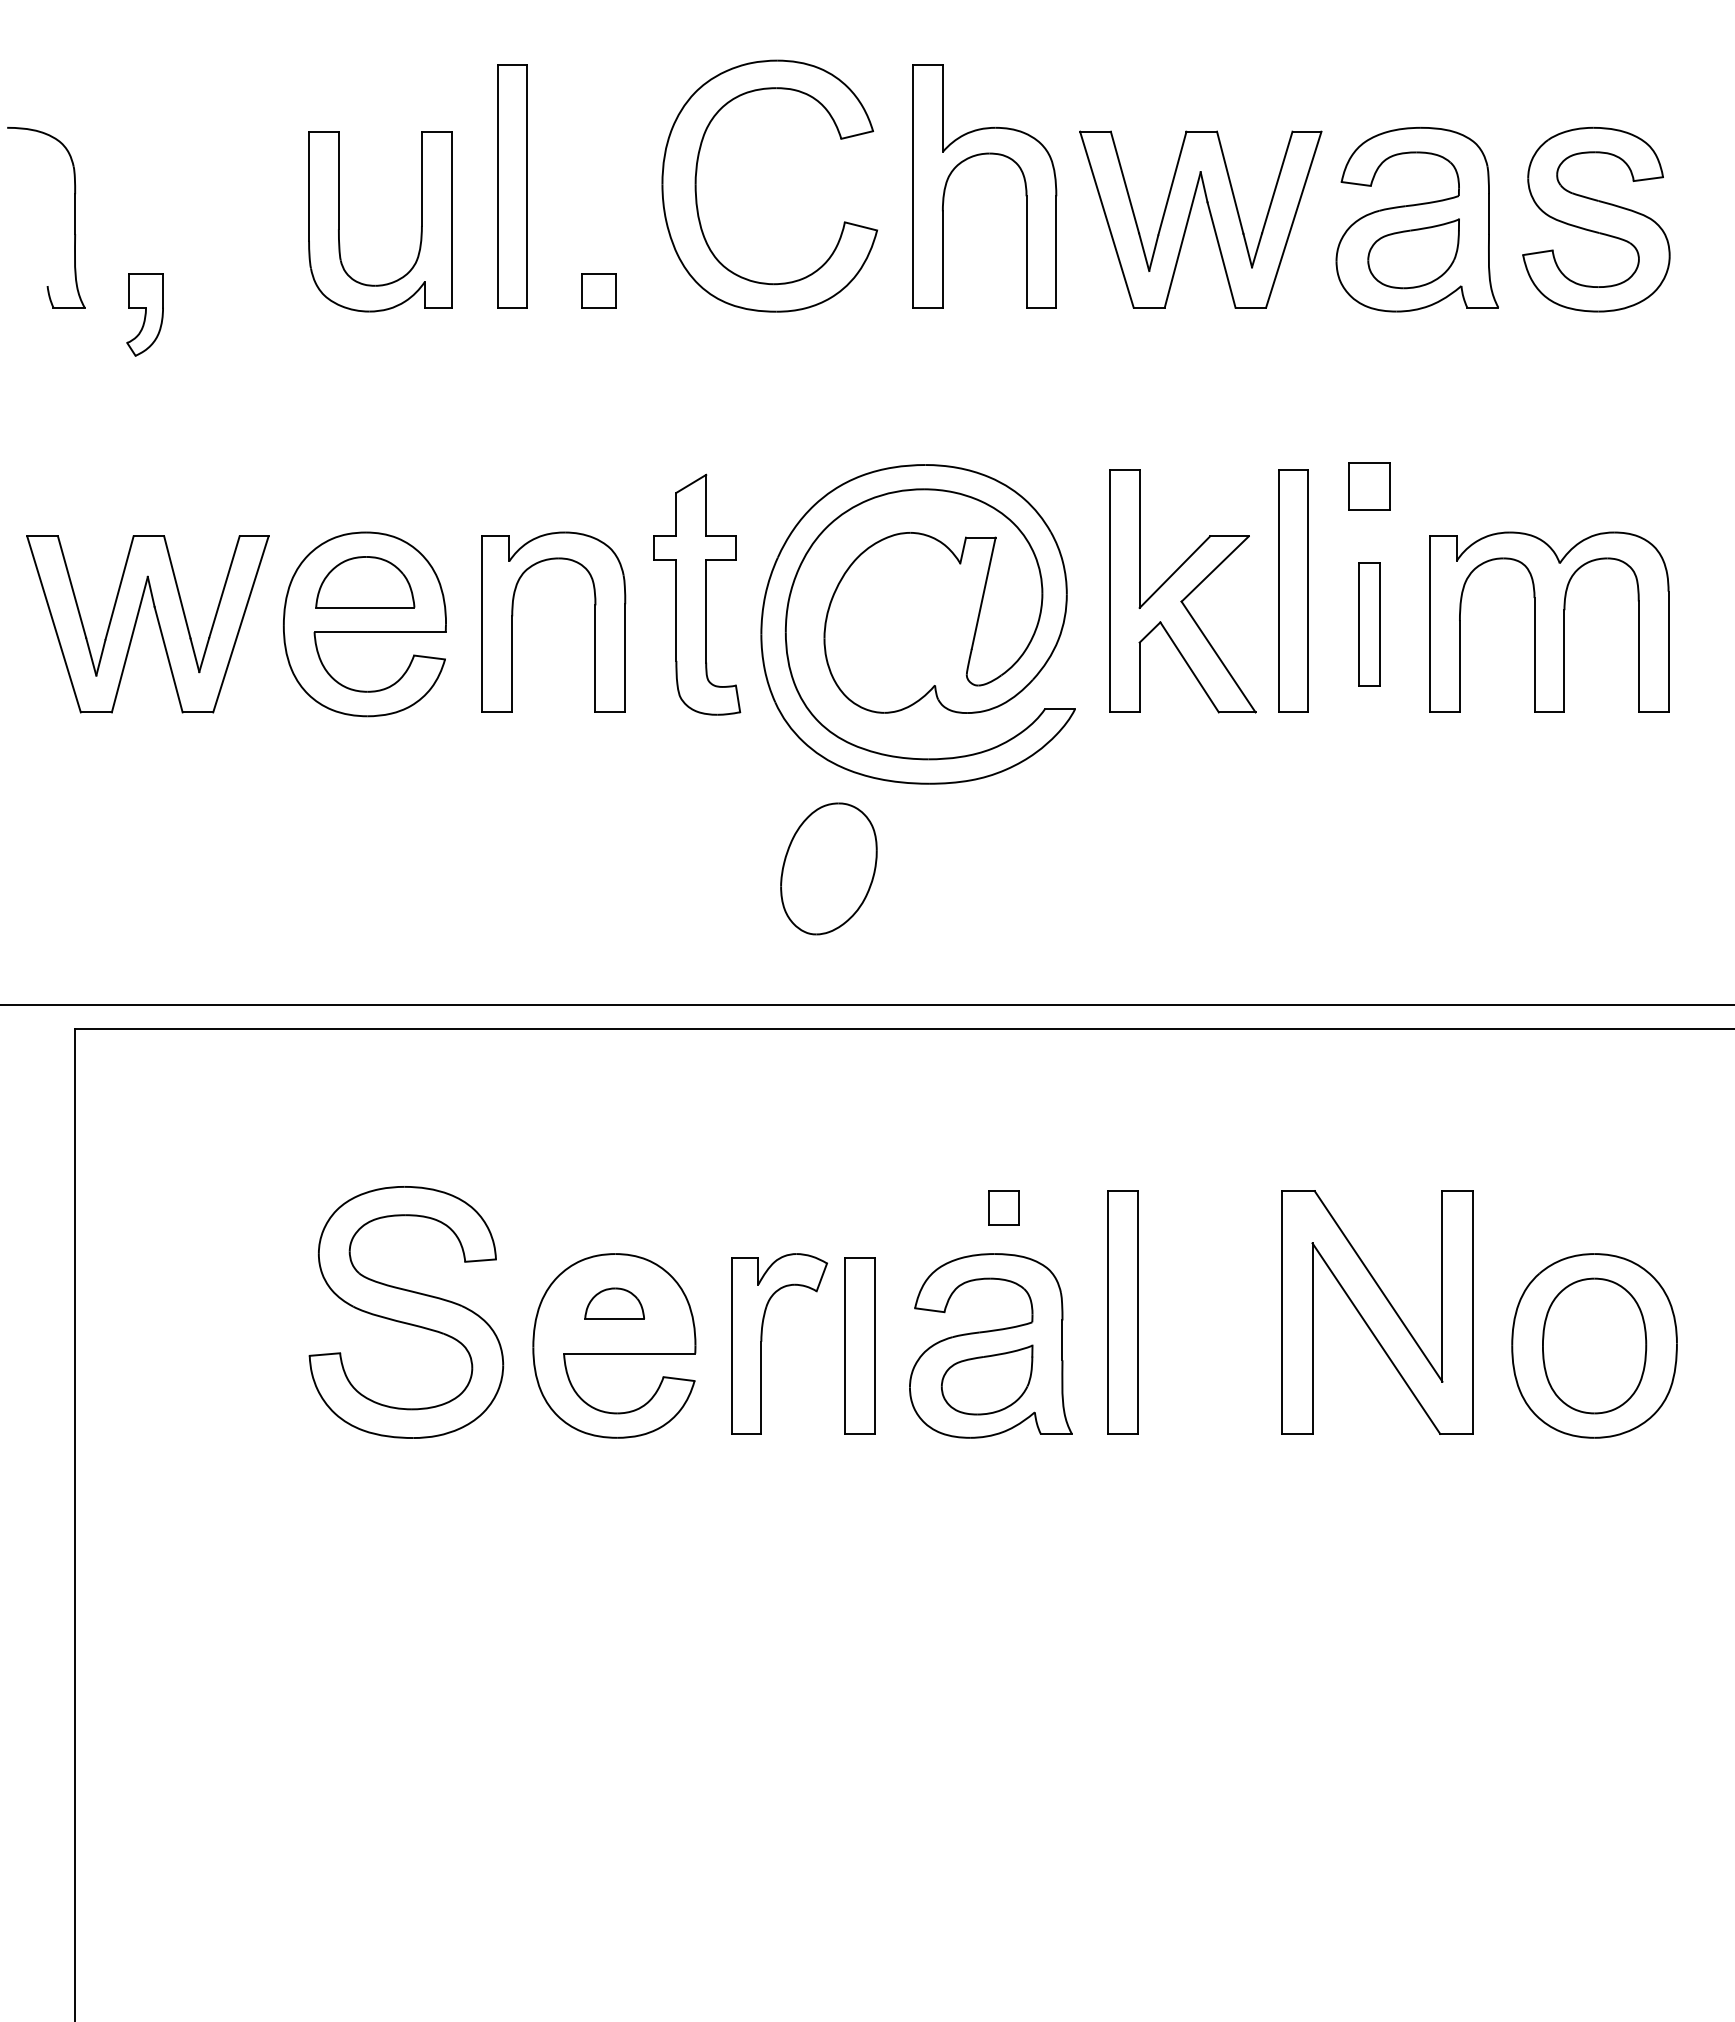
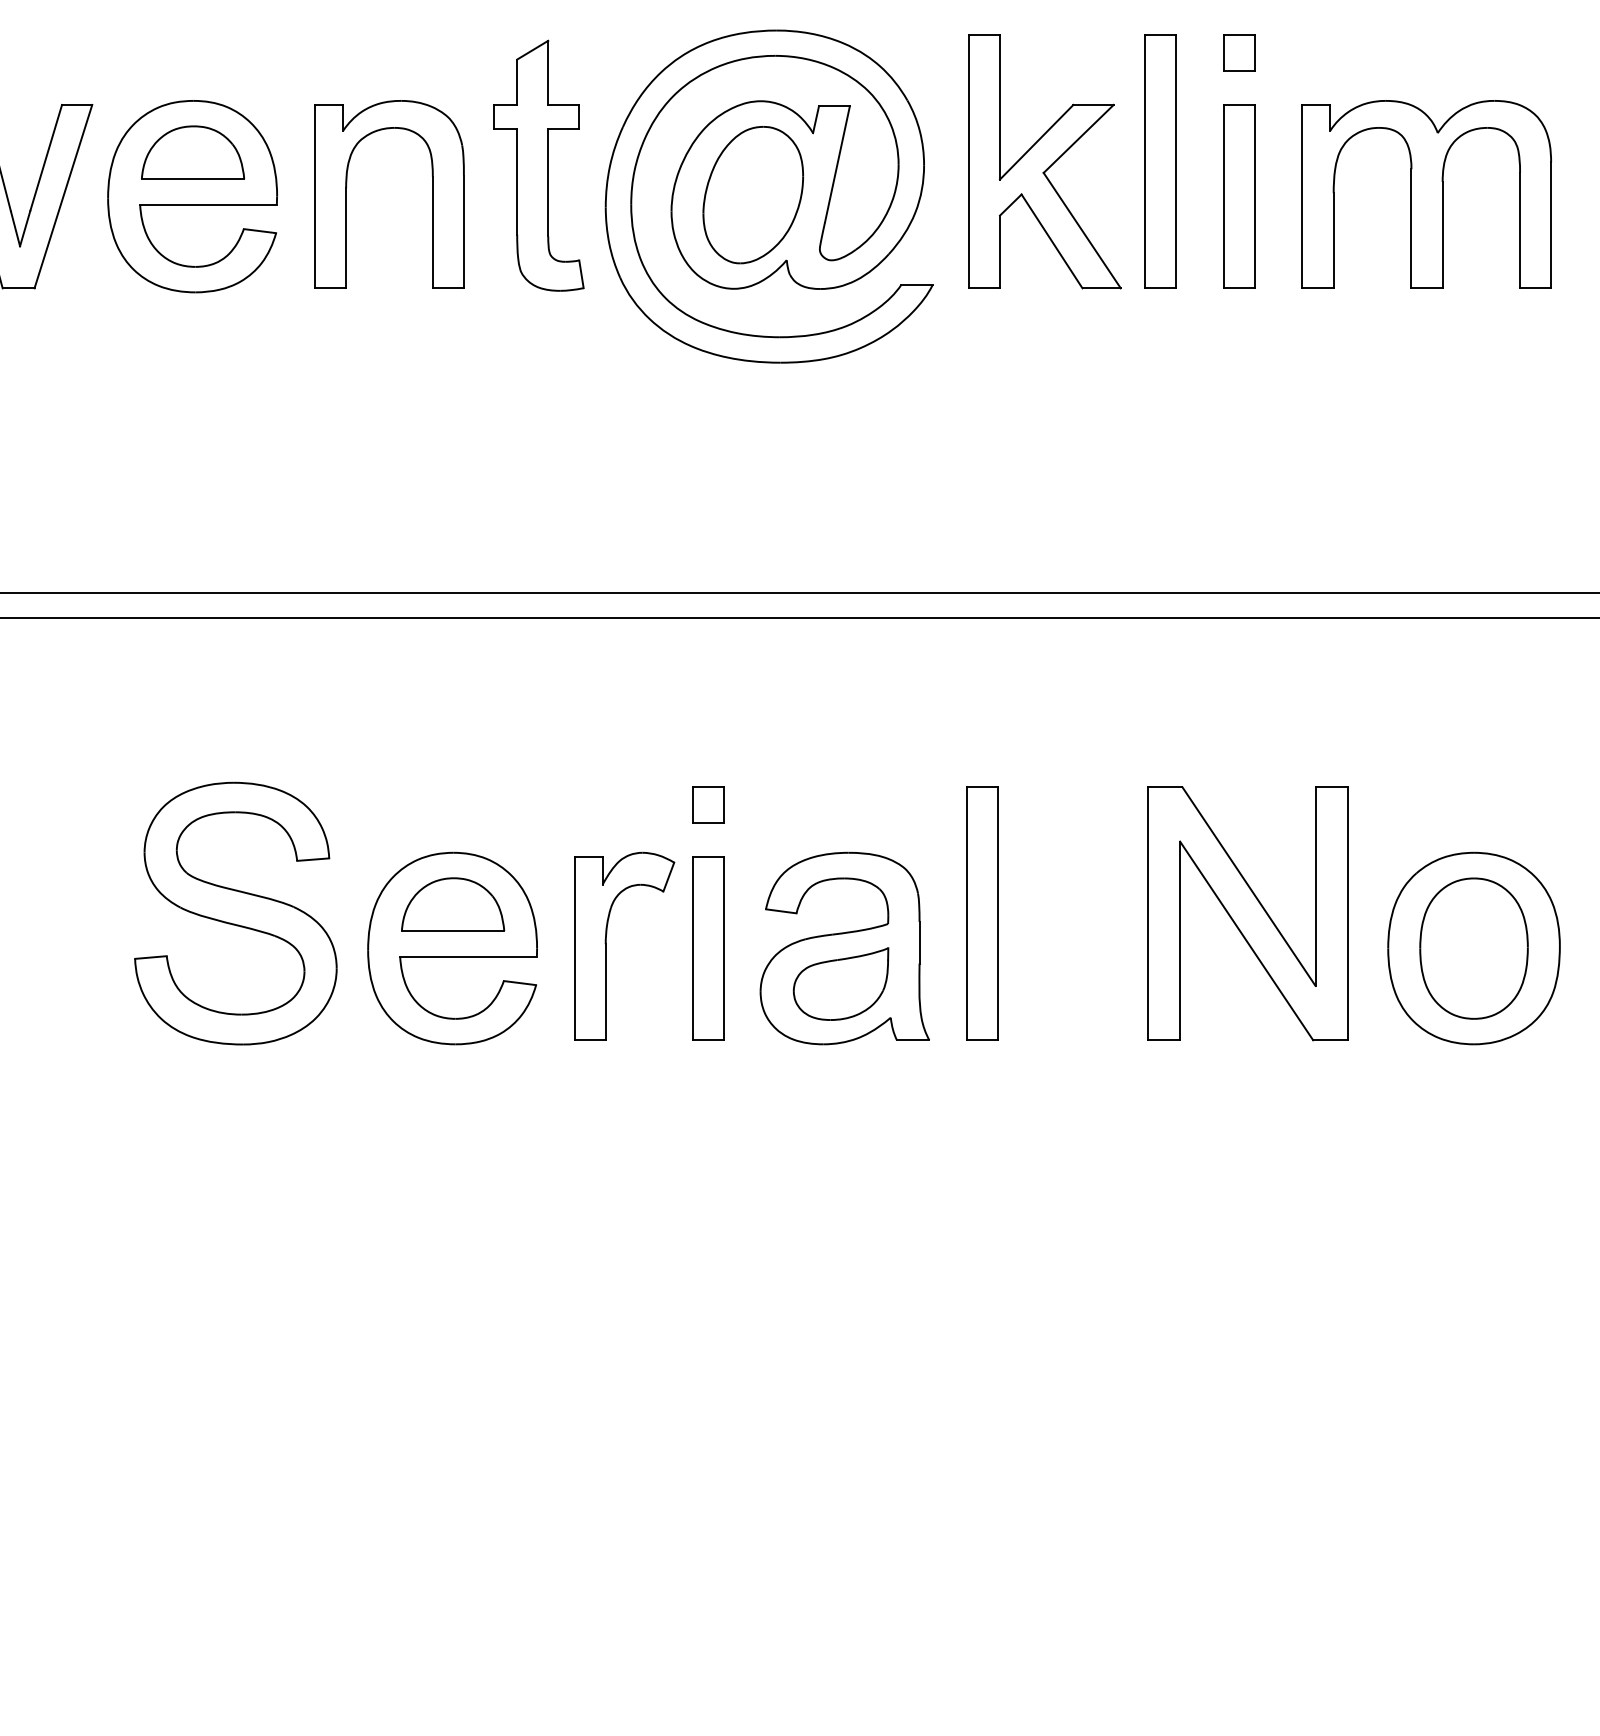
part: (1369, 486) -> (1239, 52), size x0.71
part: (1369, 623) -> (1239, 195), size x1.43
part: (828, 868) -> (752, 194), moved
part: (1003, 1207) -> (708, 804), moved
part: (614, 1303) -> (452, 904), size x1.67

